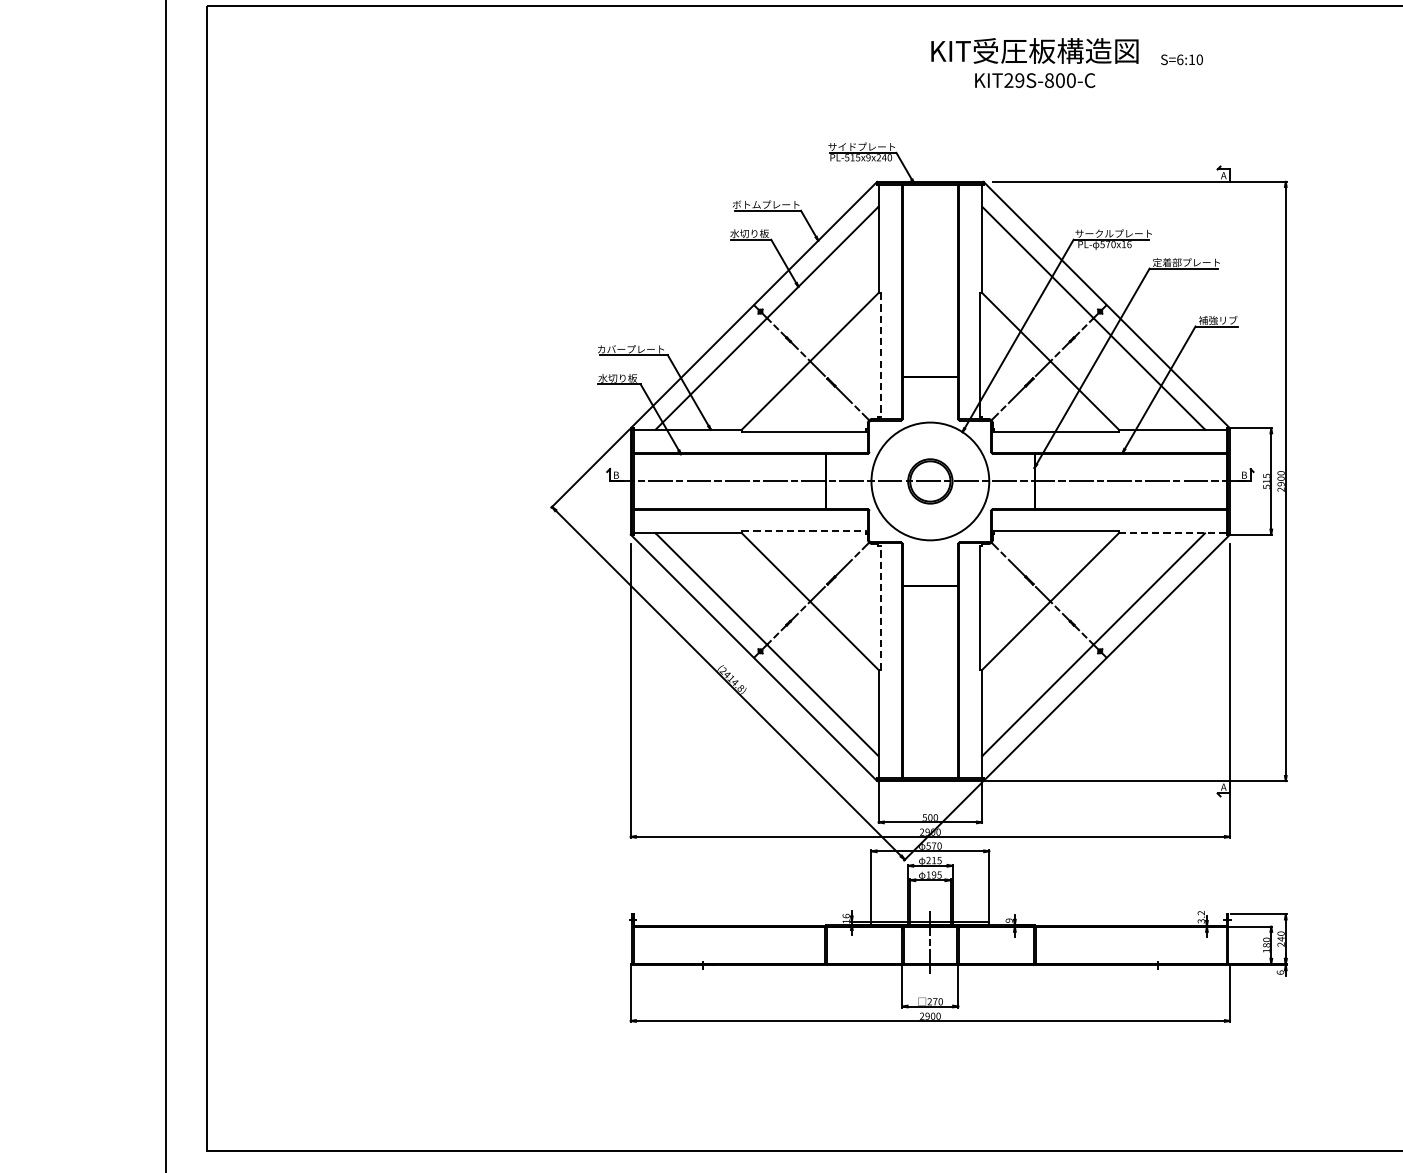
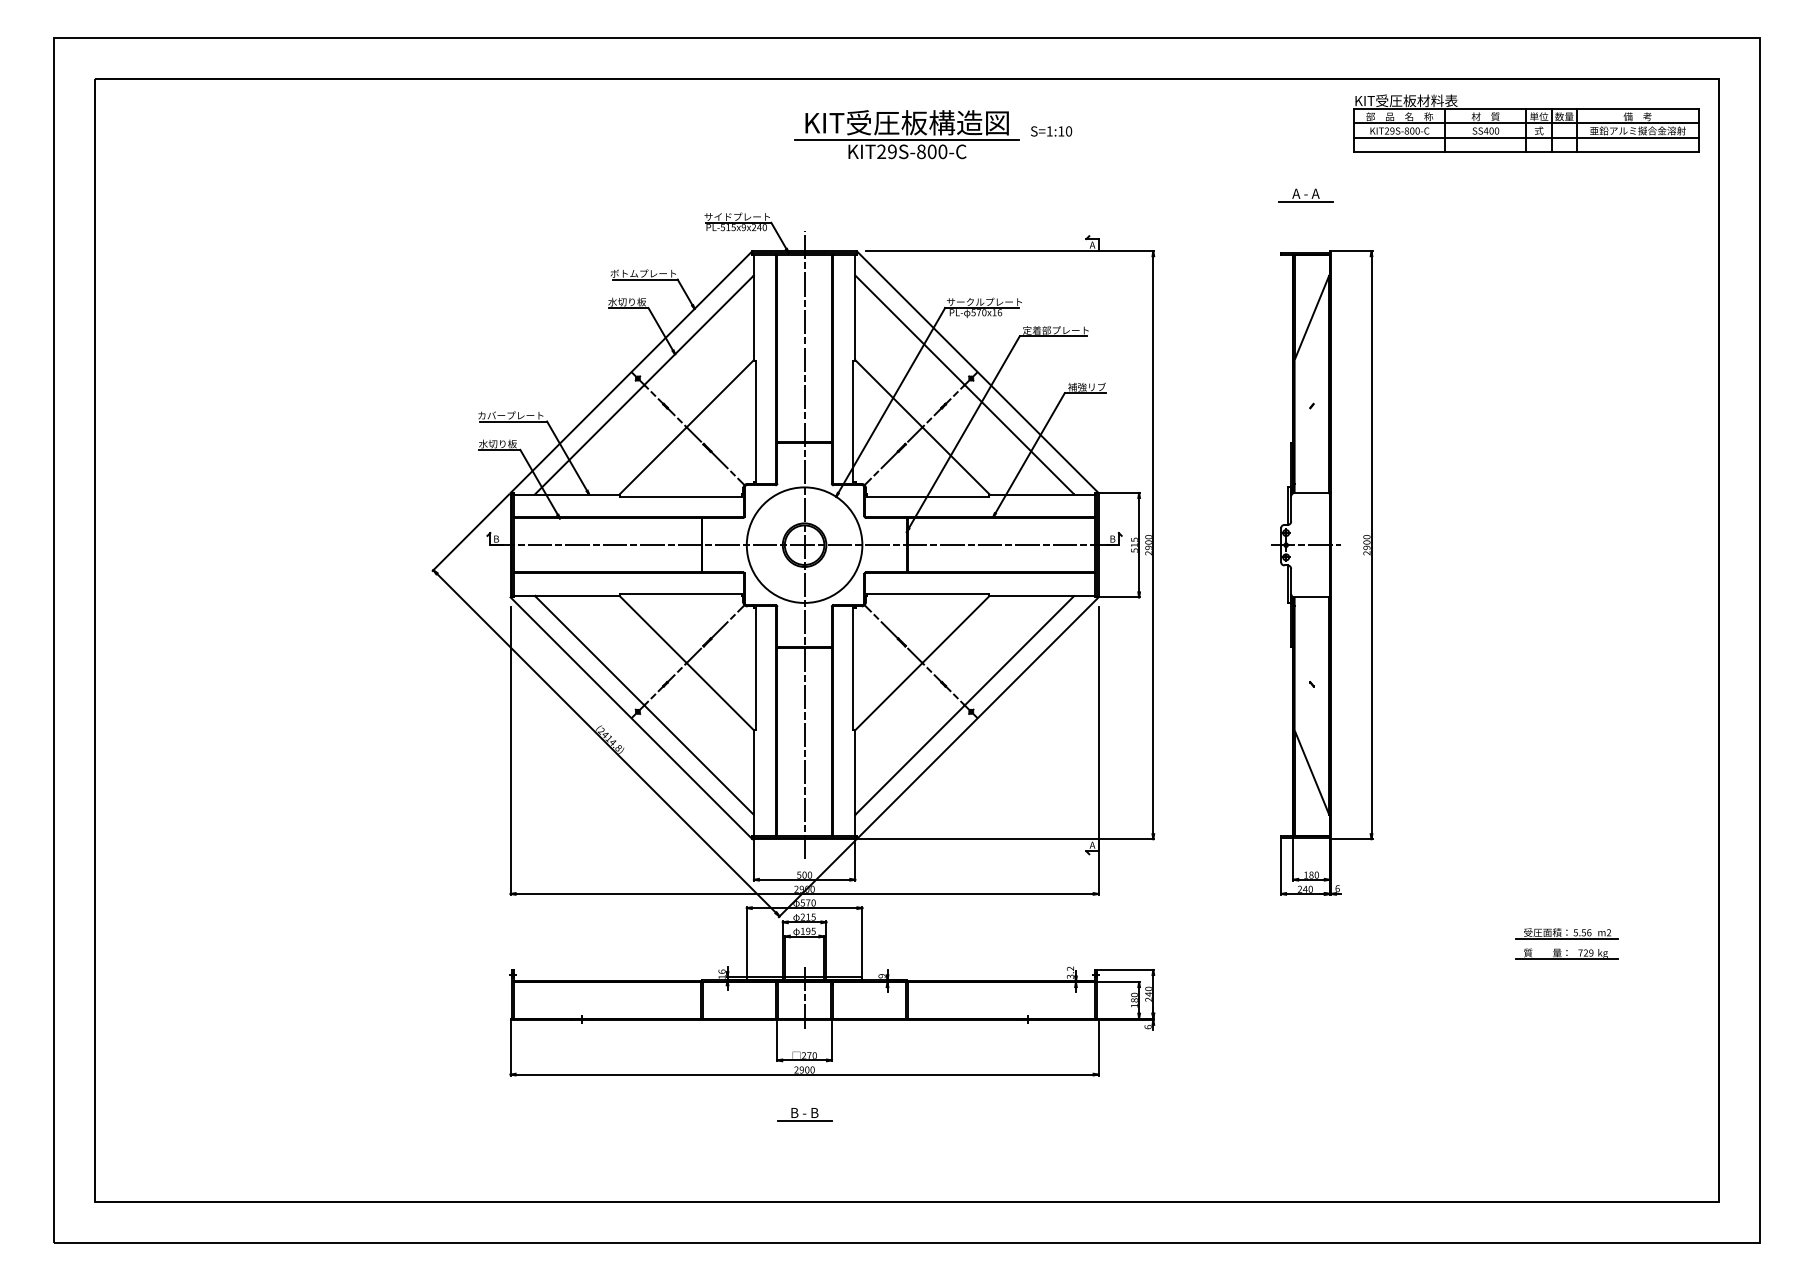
text: (1179, 59) -> (1049, 131), S=6:10 -> S=1:10
line: (1034, 68) -> (906, 139), added
line: (880, 355) -> (755, 421), dashed -> solid
line: (930, 480) -> (804, 544), added
line: (803, 530) -> (680, 593), dashed -> solid
line: (1172, 532) -> (1042, 595), dashed -> solid
line: (880, 607) -> (755, 668), dashed -> solid
part: (930, 1061) -> (804, 1114), added

